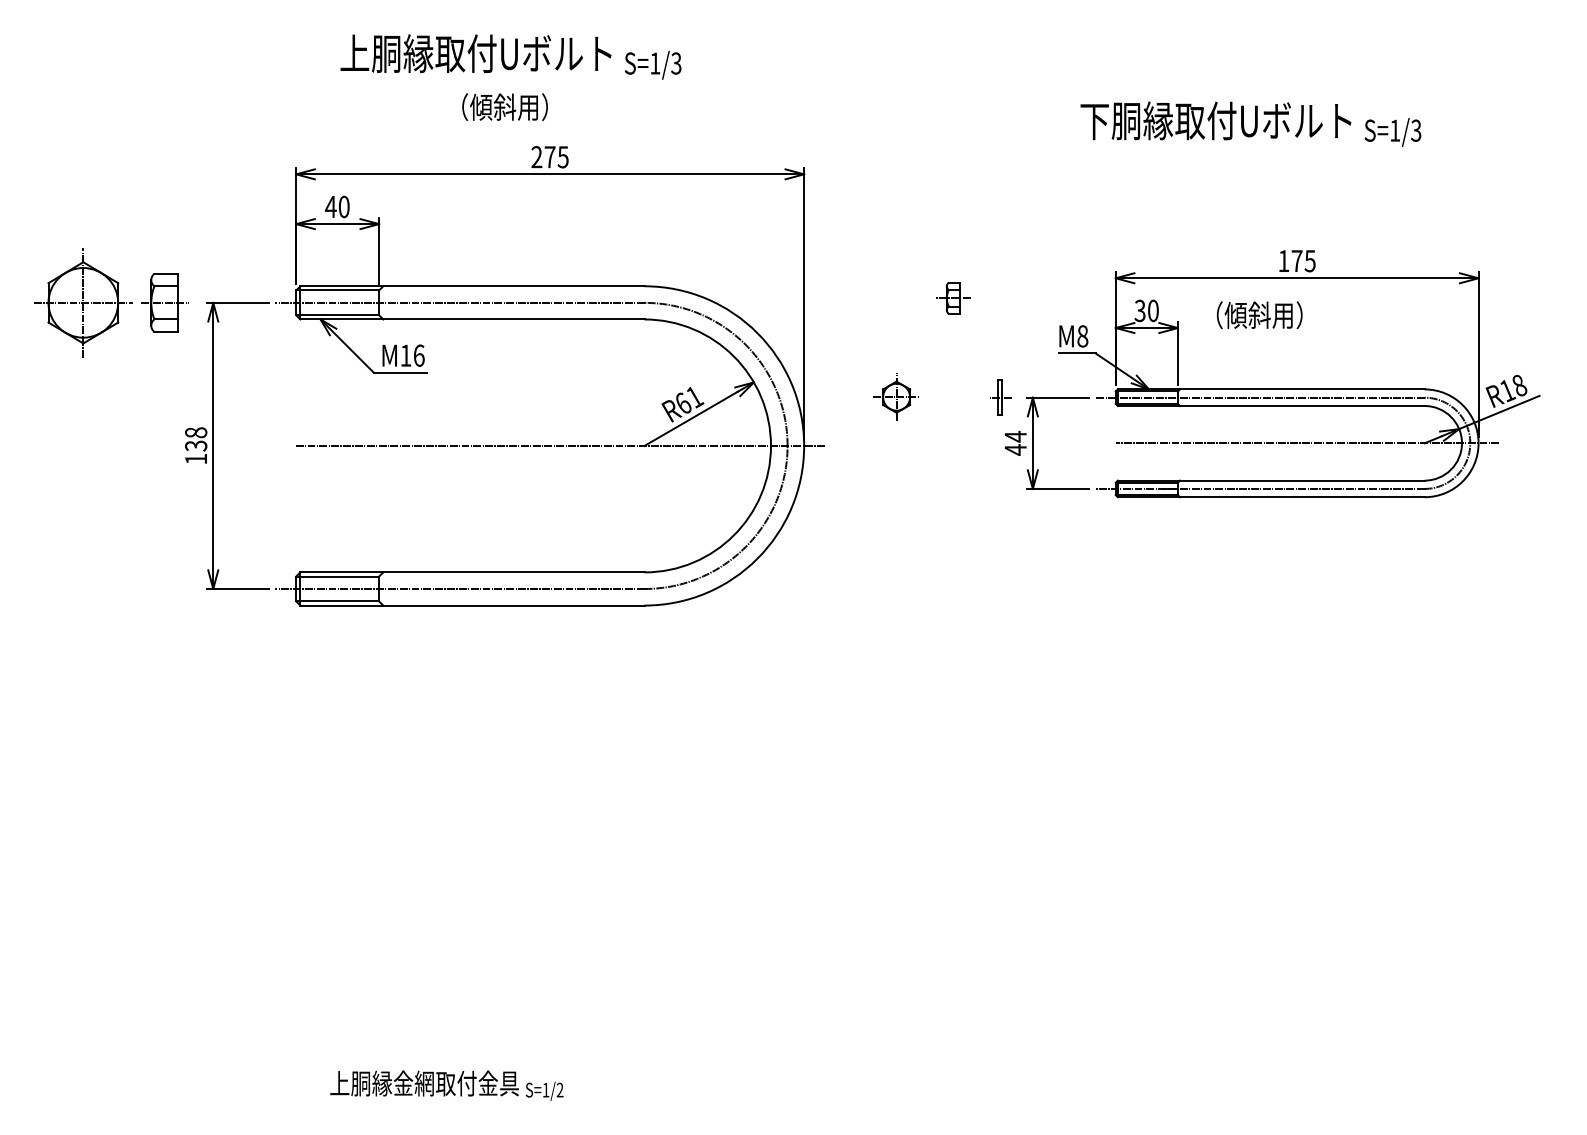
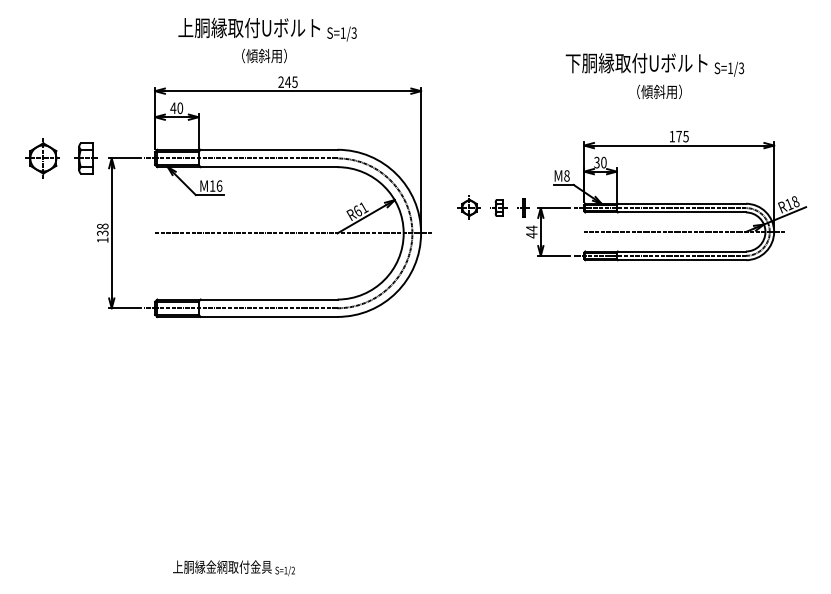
text: (550, 155) -> (288, 81), 275 -> 245
part: (952, 297) -> (498, 207), moved
part: (80, 302) -> (42, 158), size x0.71
text: (1259, 314) -> (659, 91), moved

